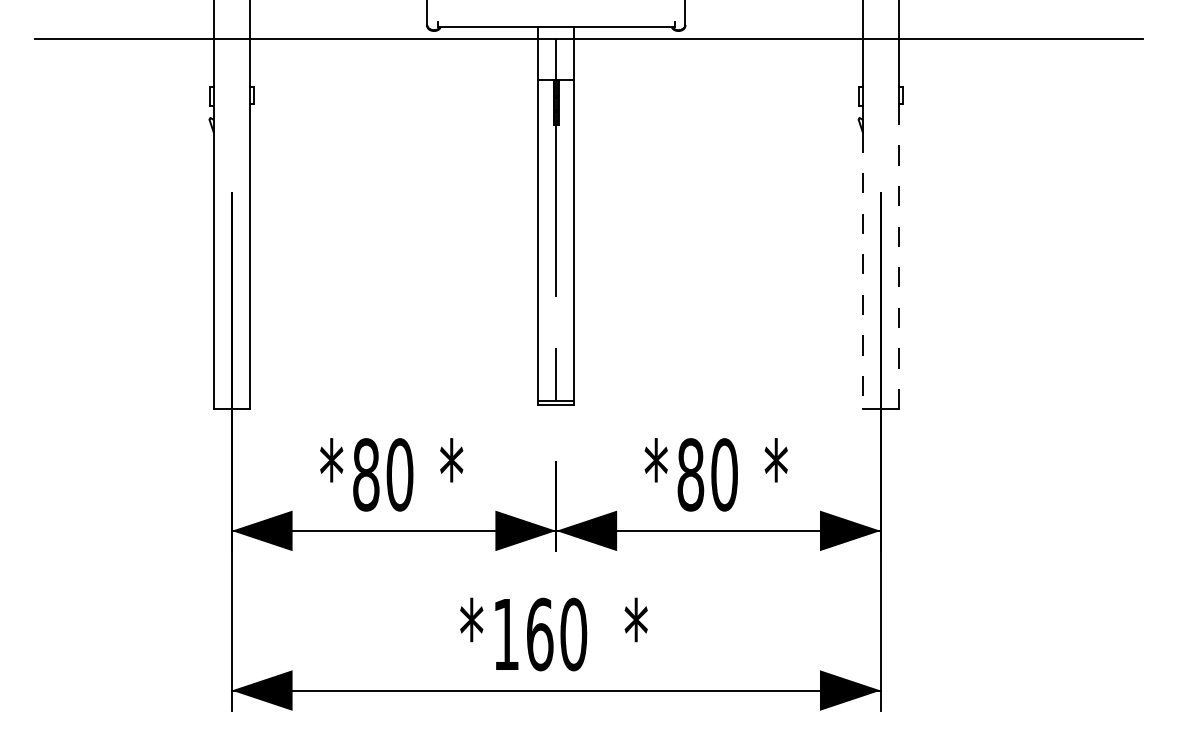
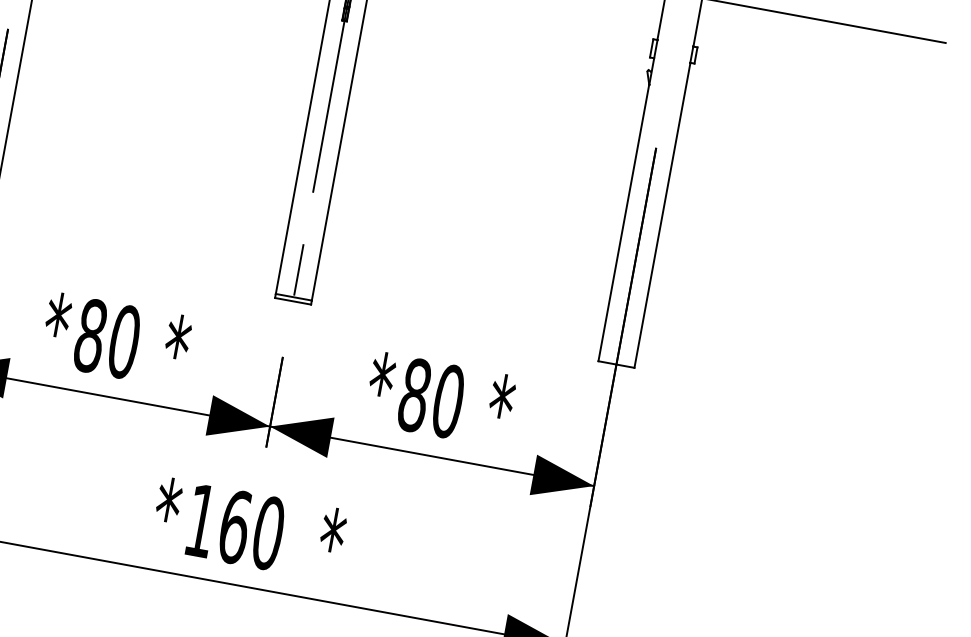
line: (898, 256) -> (662, 215), dashed -> solid
line: (862, 271) -> (623, 223), dashed -> solid

